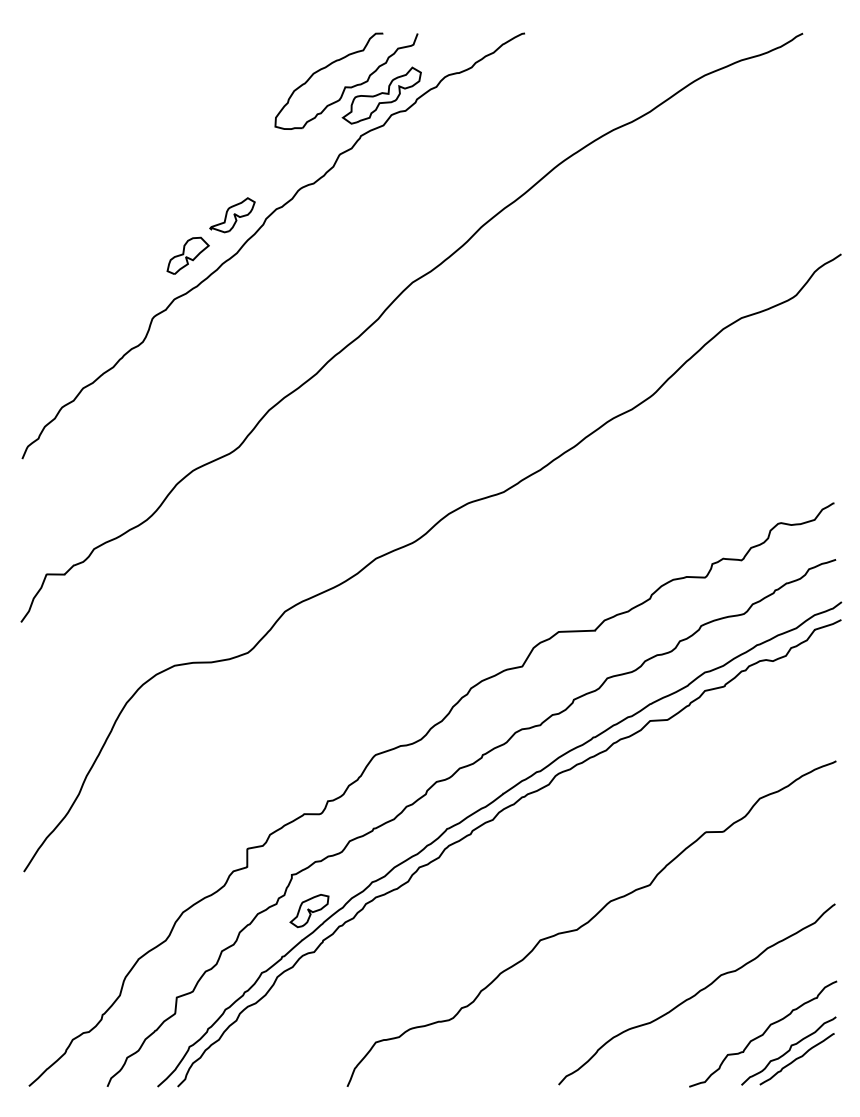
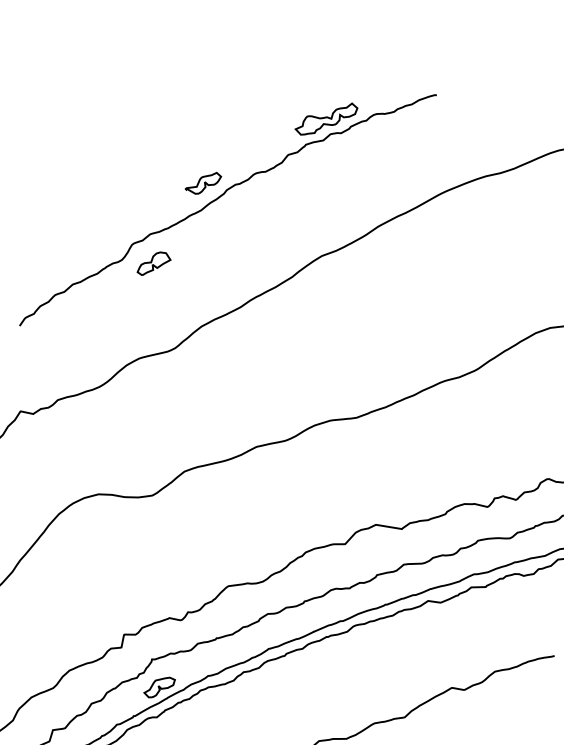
part: (346, 80) -> (303, 103), removed
part: (187, 255) -> (154, 263), moved

